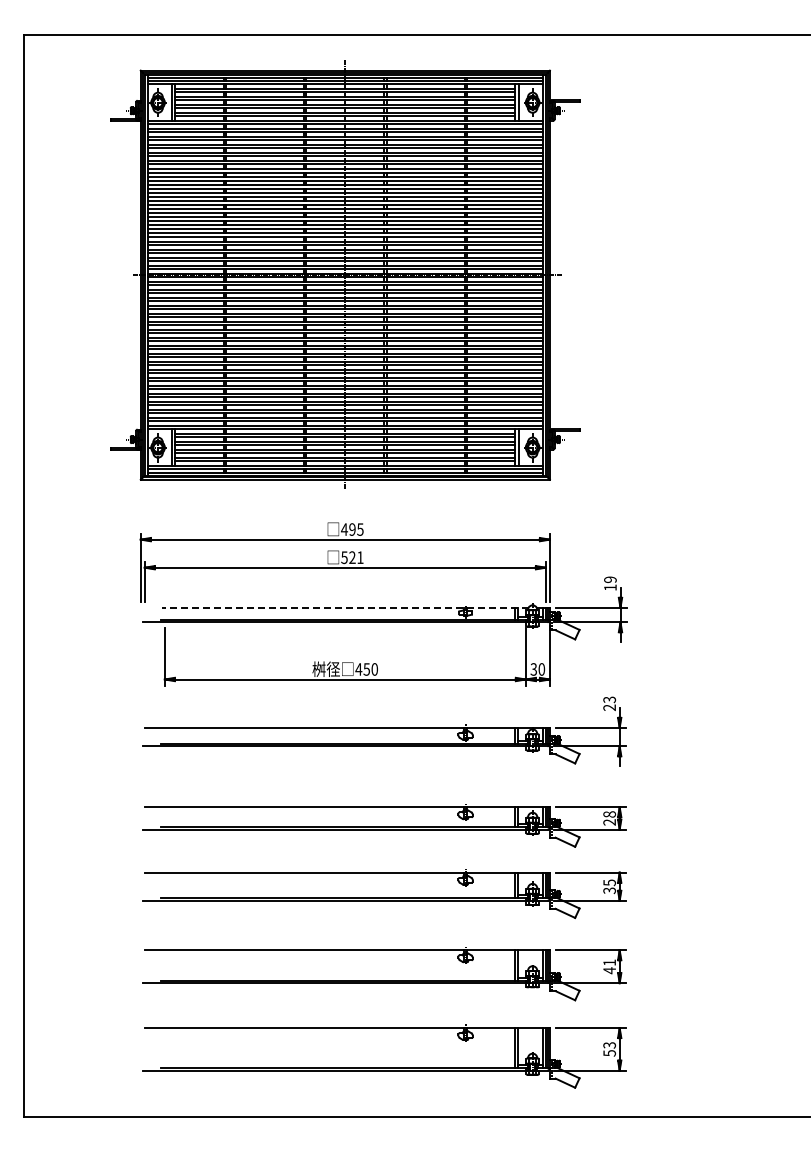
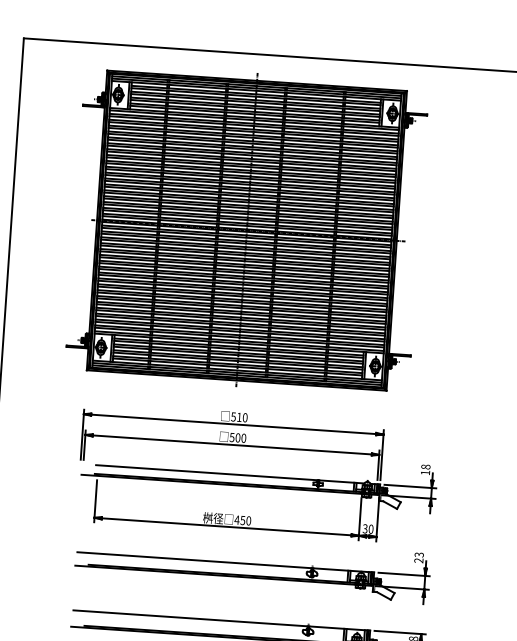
text: (352, 529) -> (239, 417), 495 -> 510
text: (356, 557) -> (240, 438), 521 -> 500
text: (610, 579) -> (425, 466), 19 -> 18
line: (344, 607) -> (229, 474), dashed -> solid

